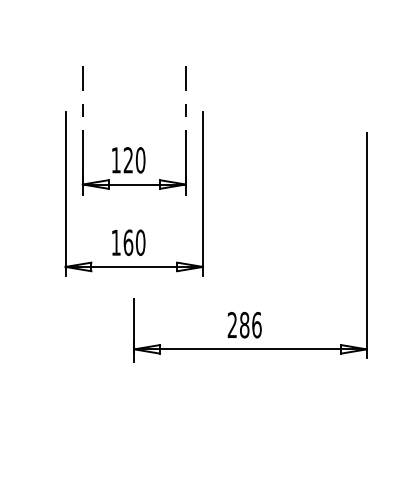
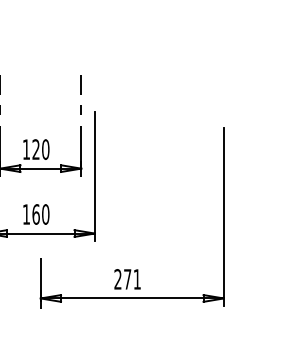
text: (250, 324) -> (132, 278), 286 -> 271

